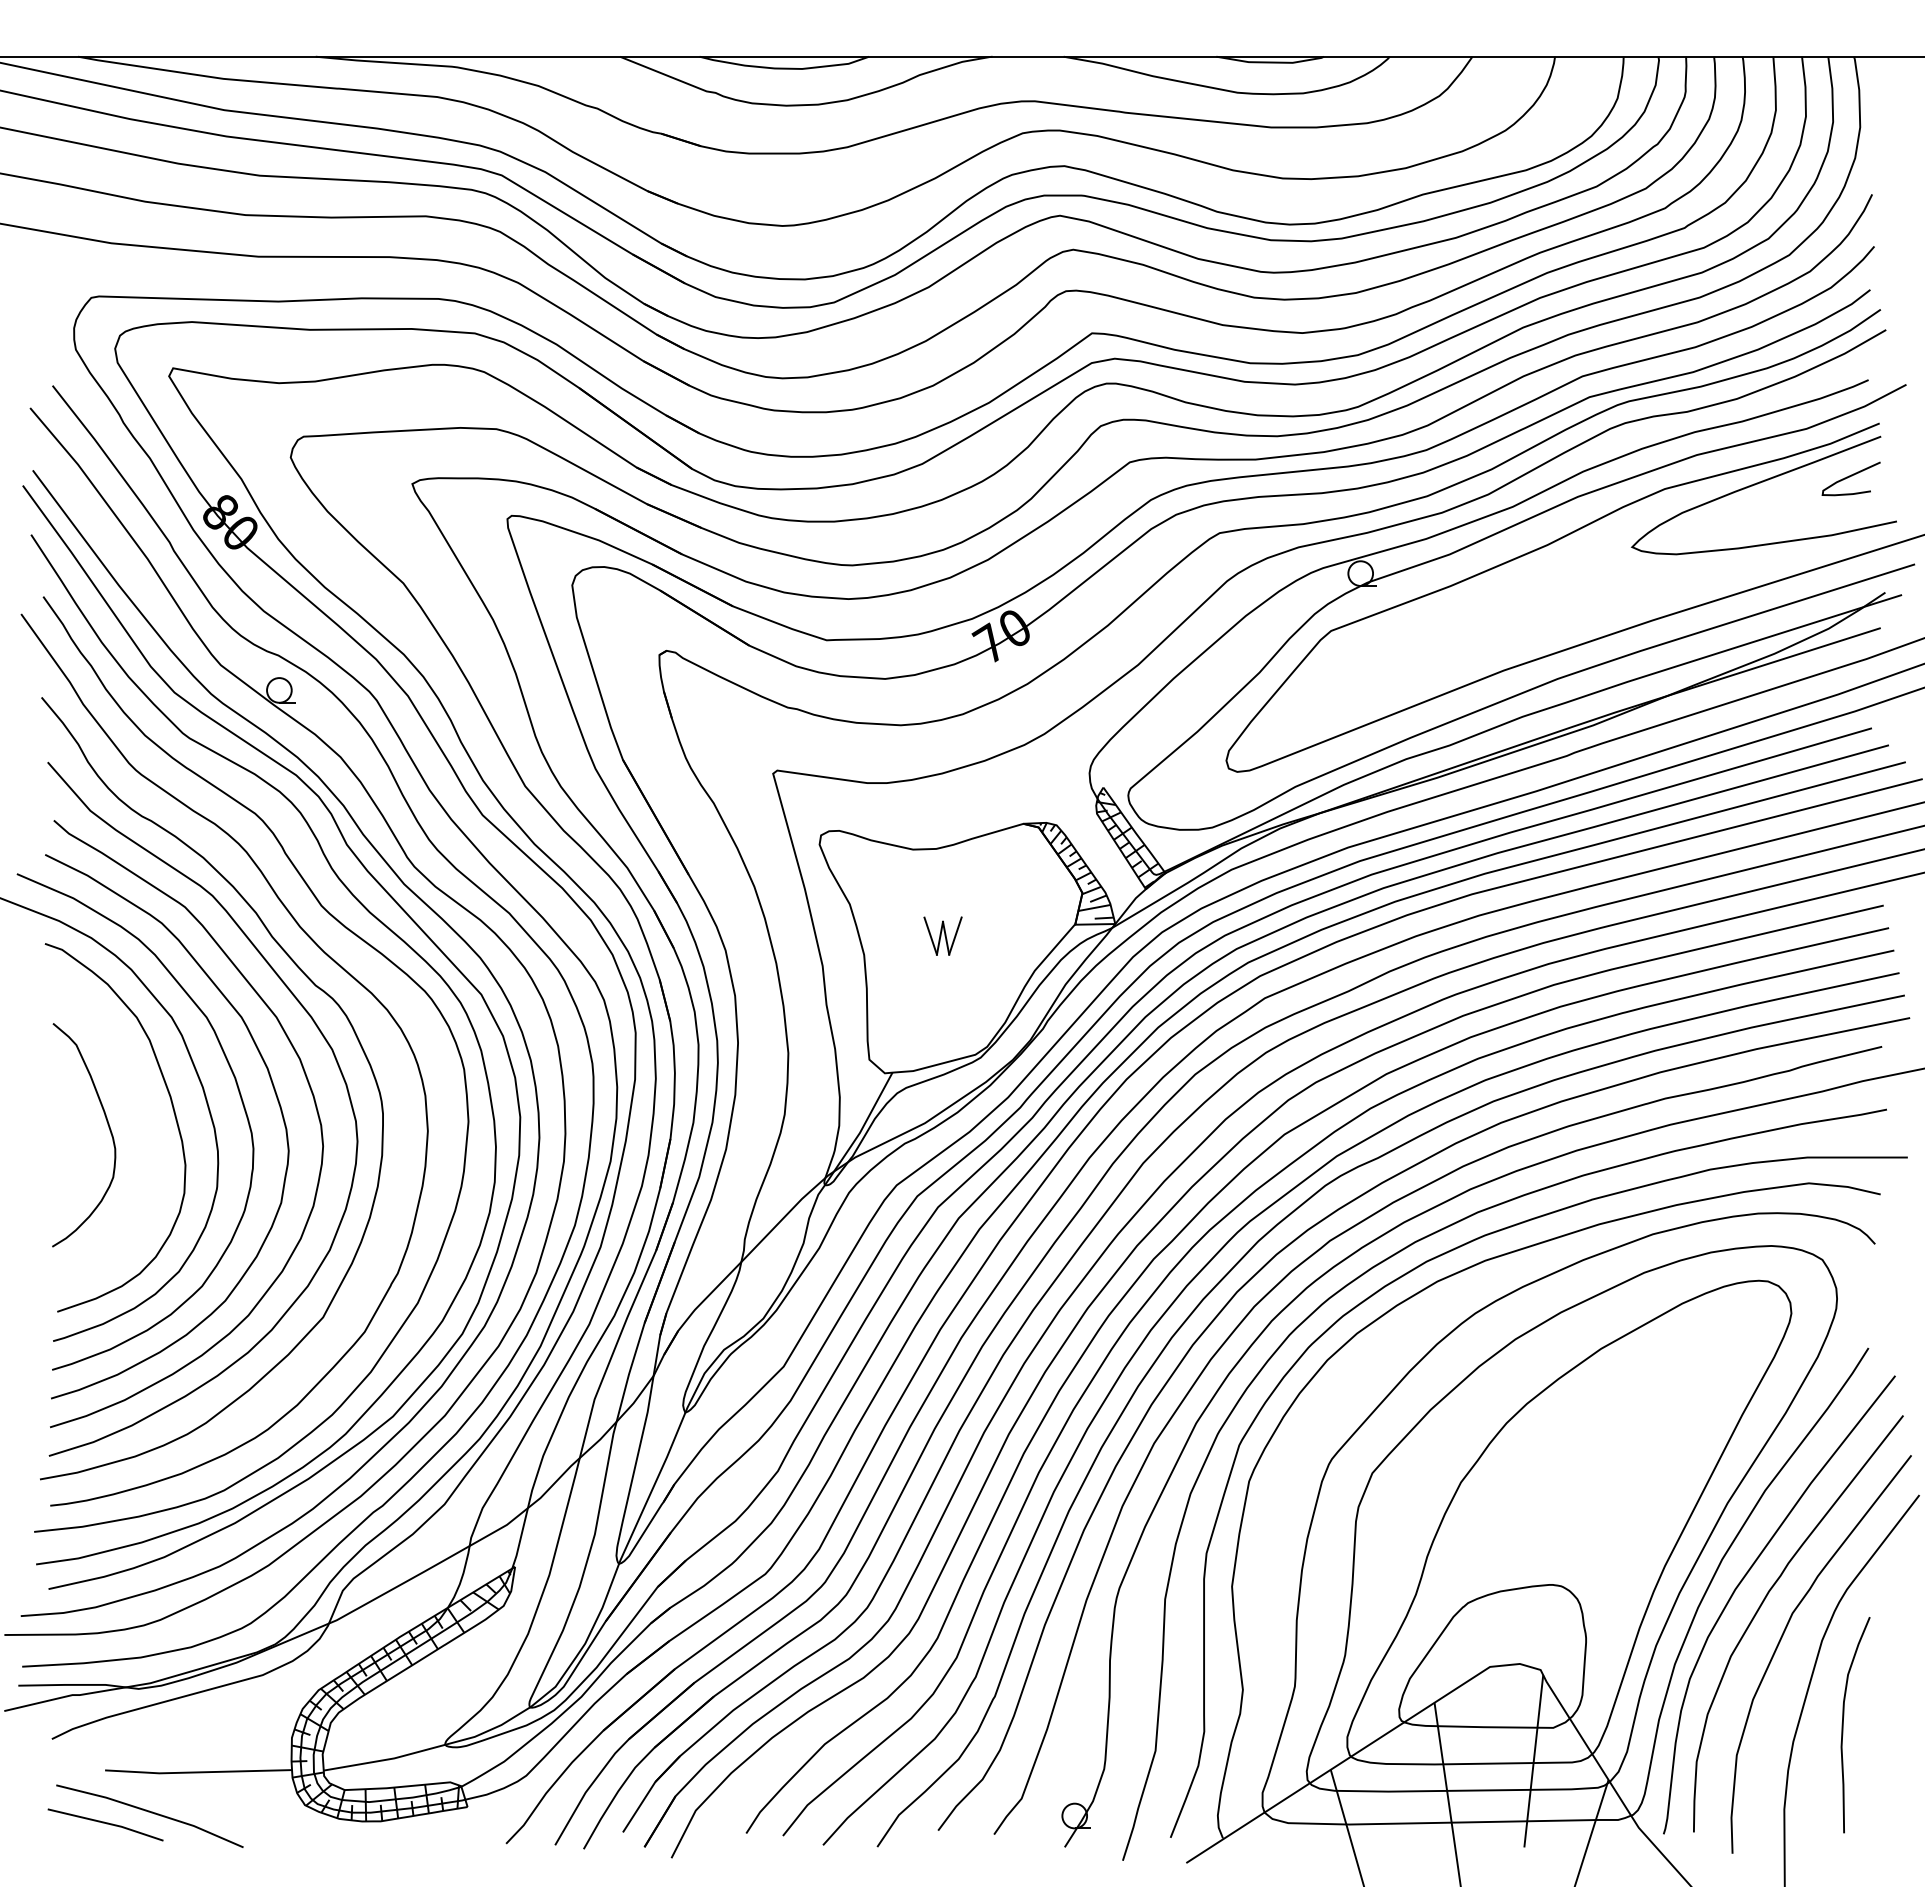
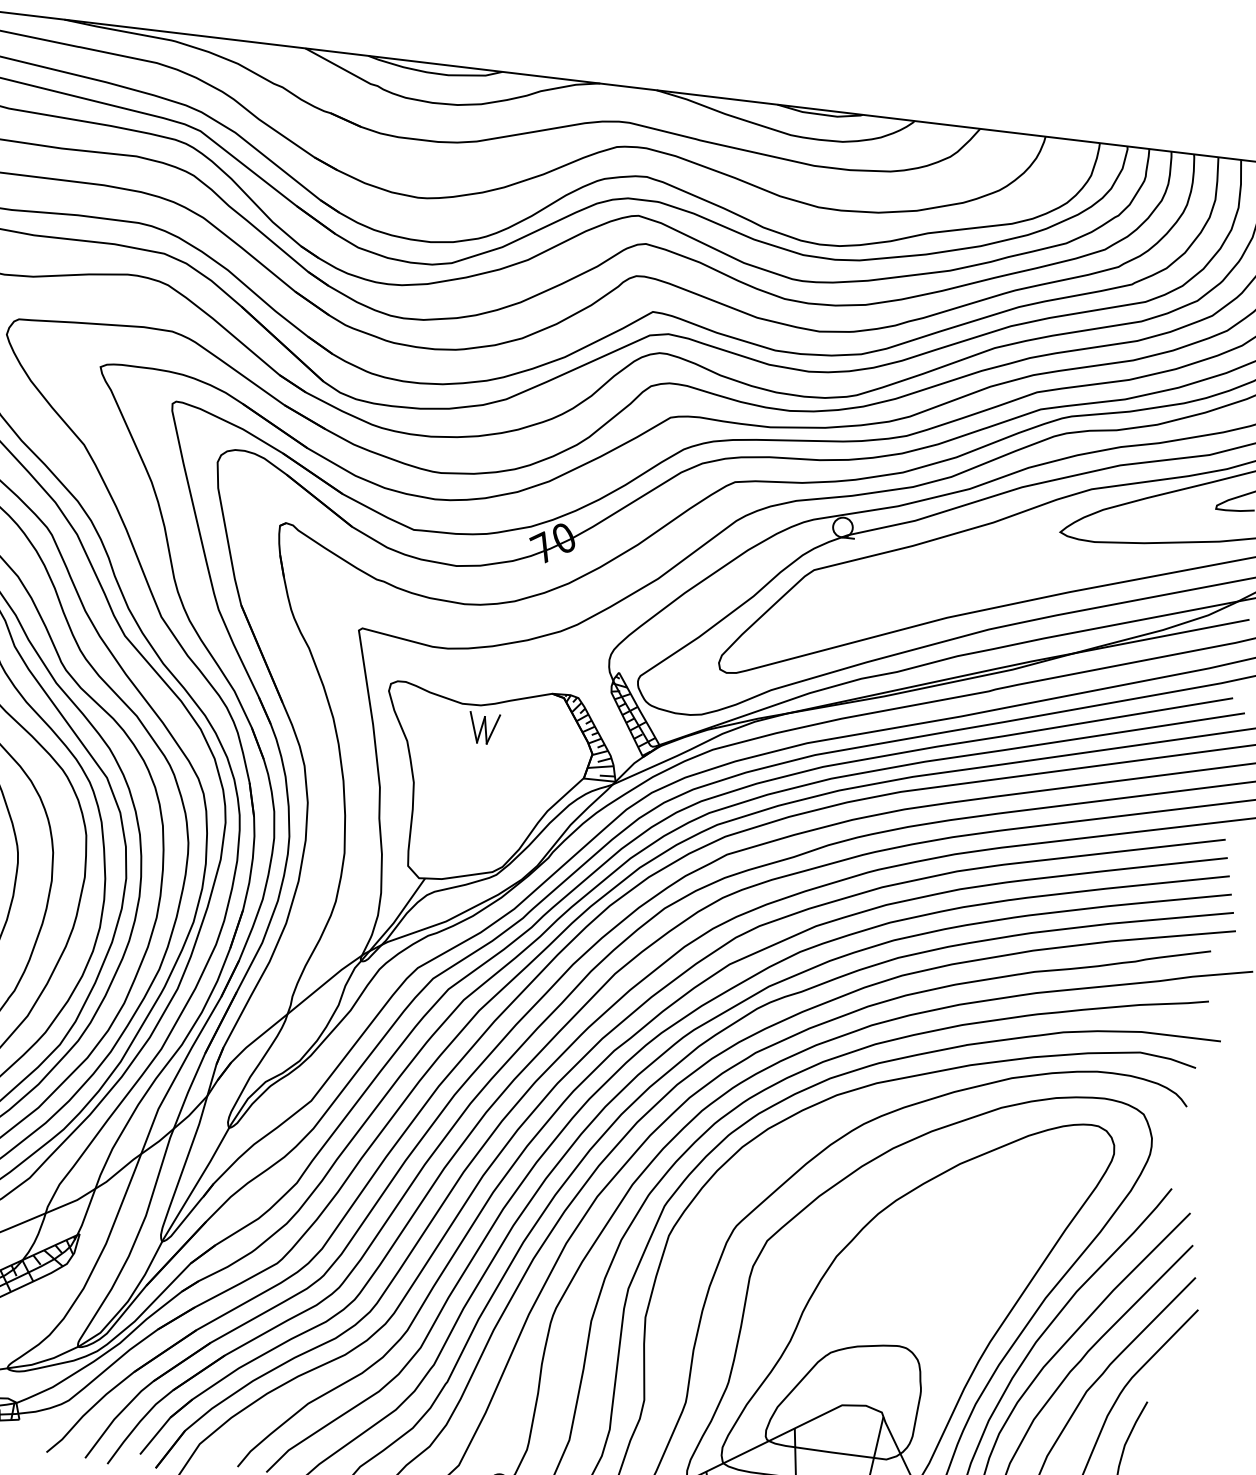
part: (942, 935) -> (483, 727), moved

